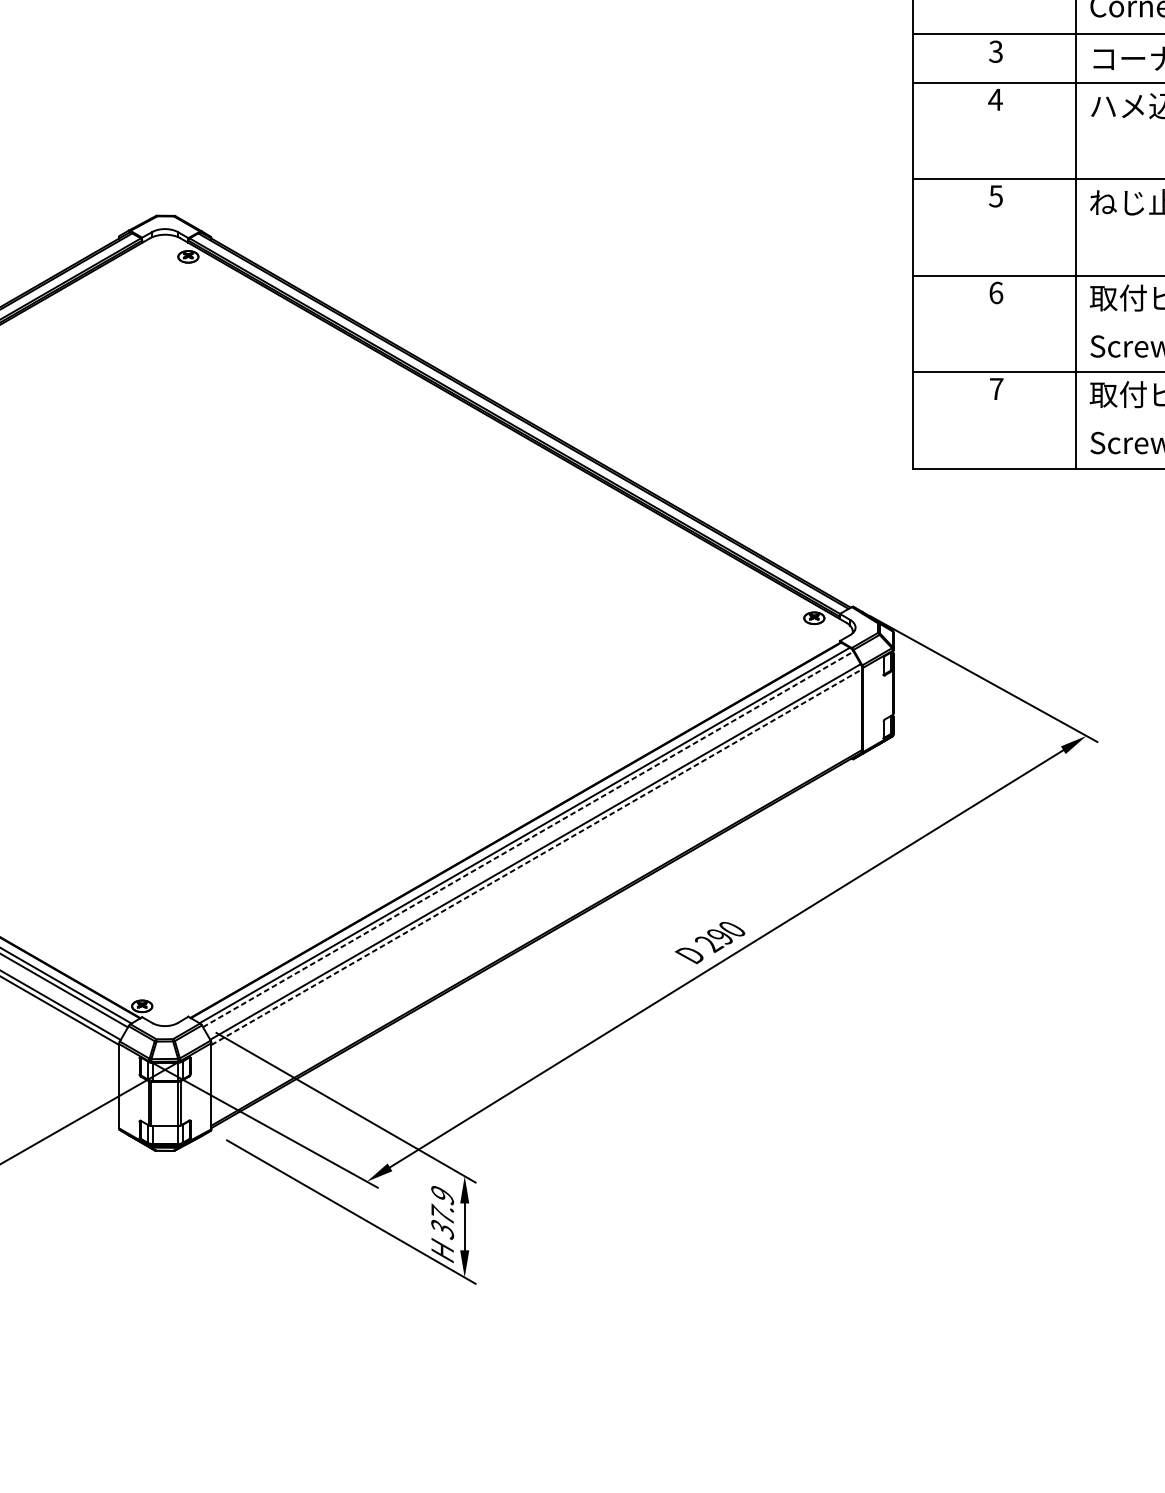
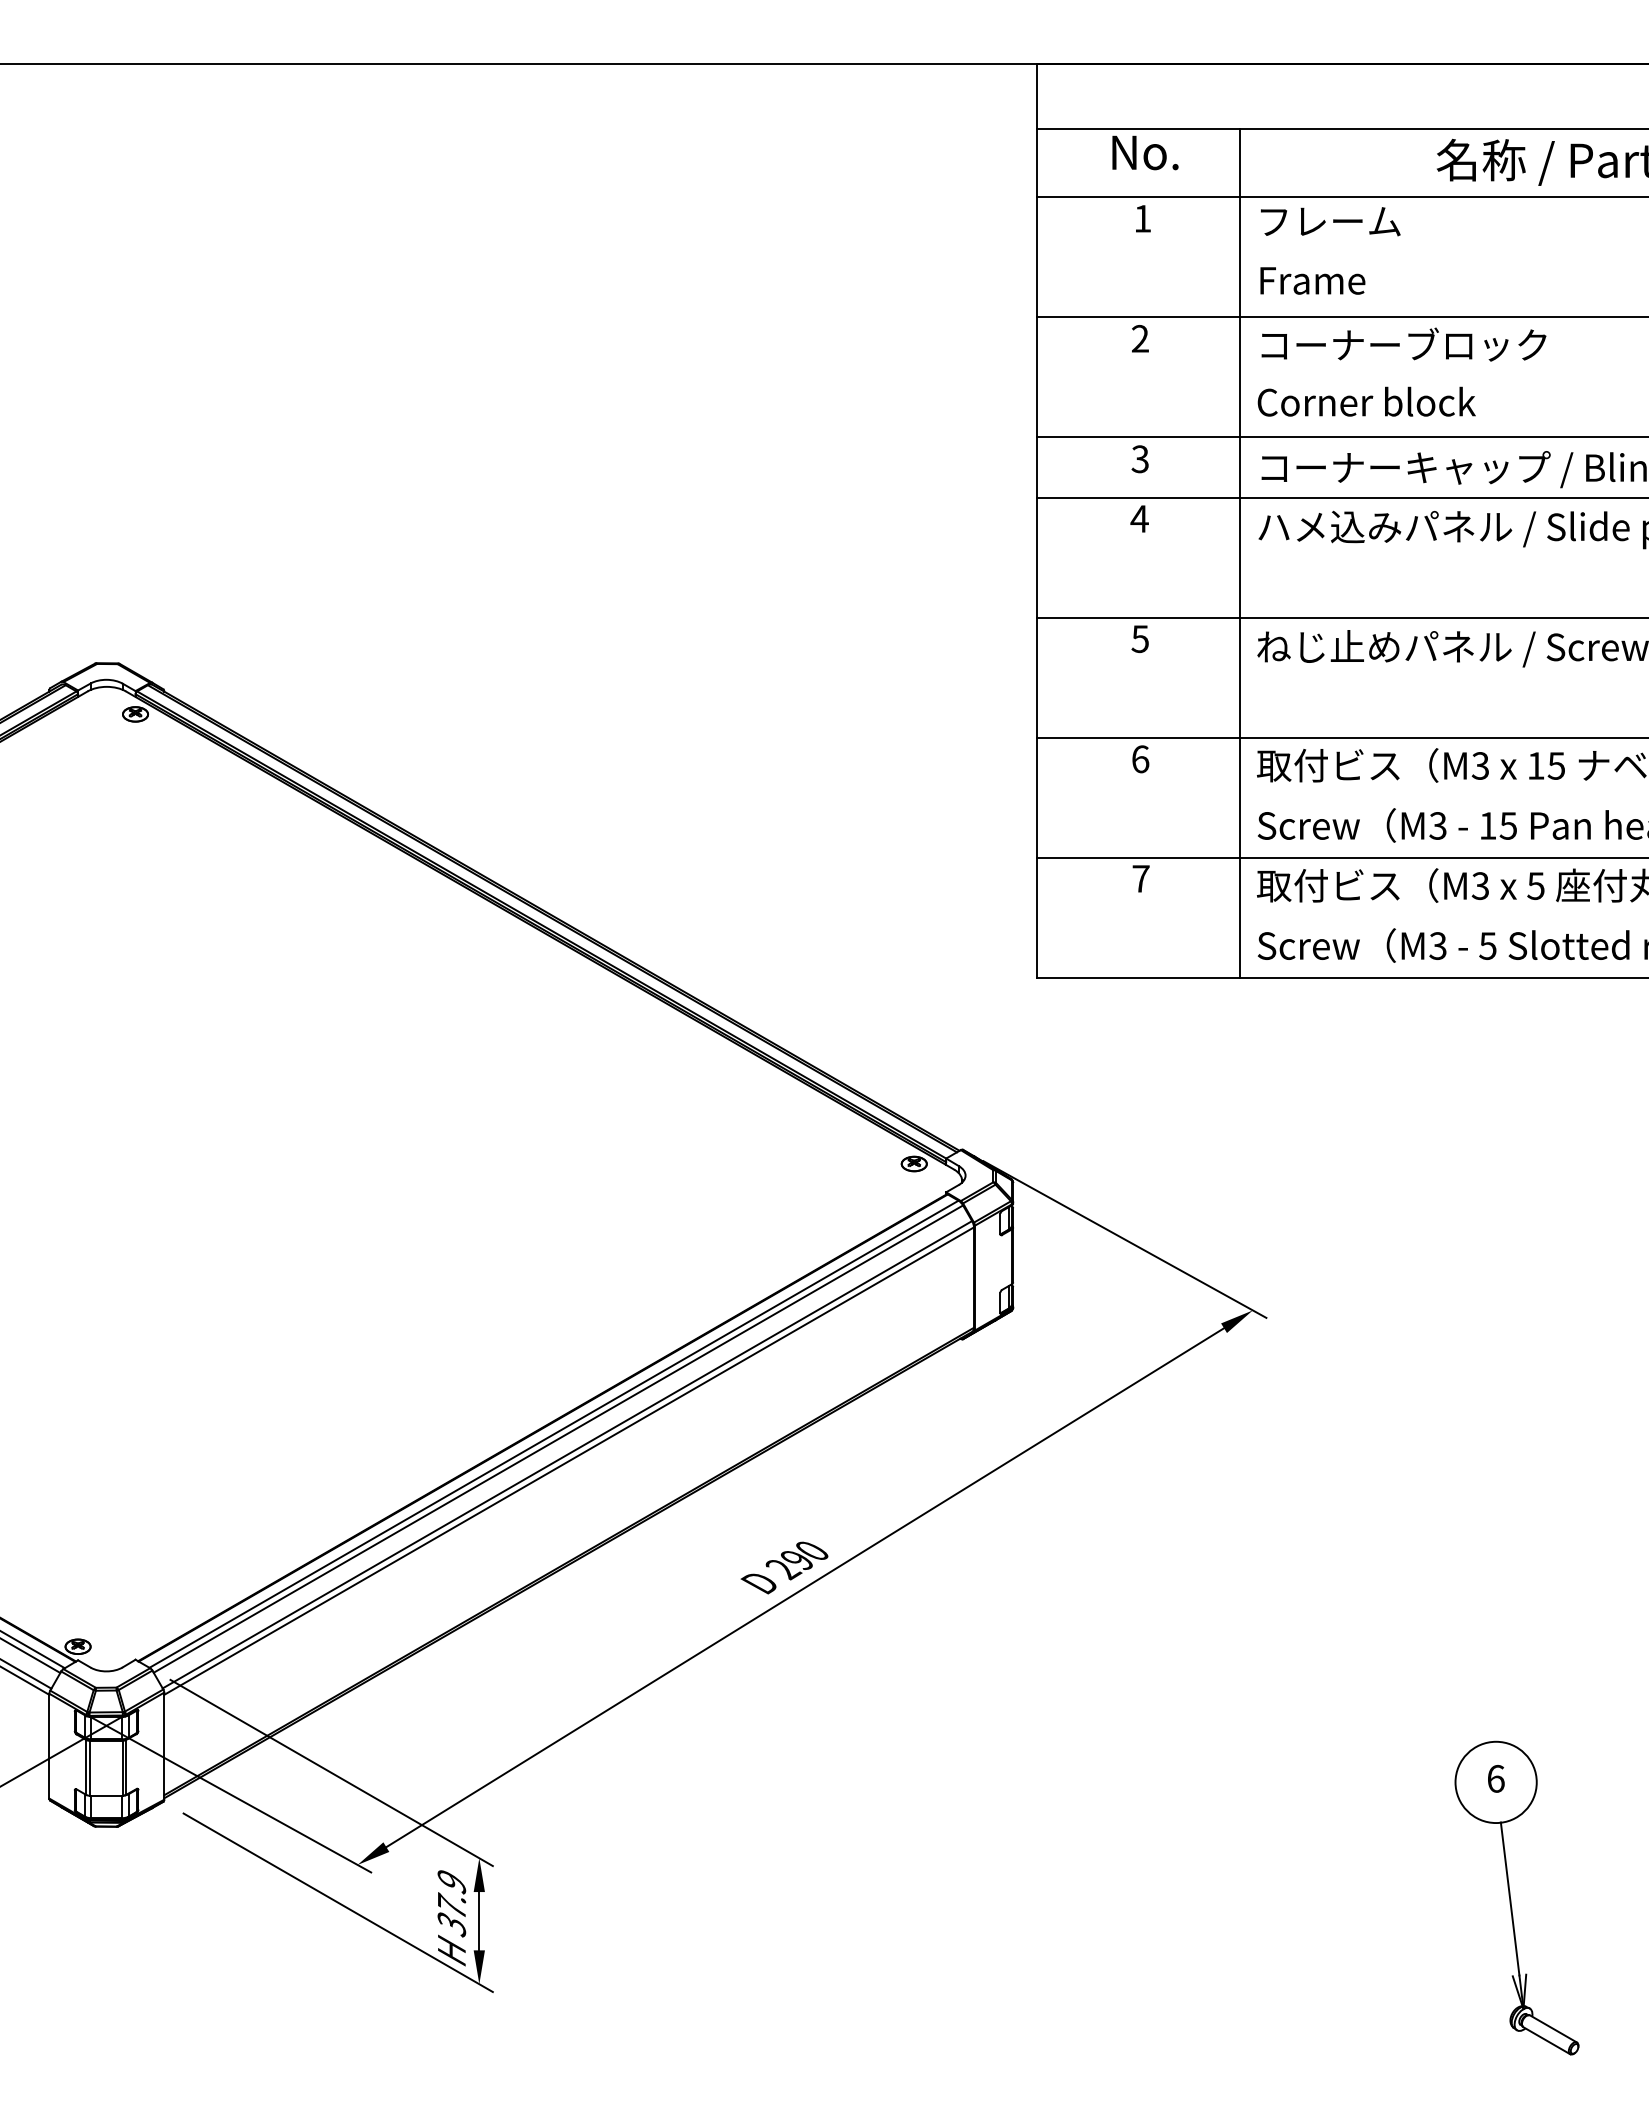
line: (528, 838) -> (558, 1438), dashed -> solid
line: (537, 856) -> (569, 1460), dashed -> solid

